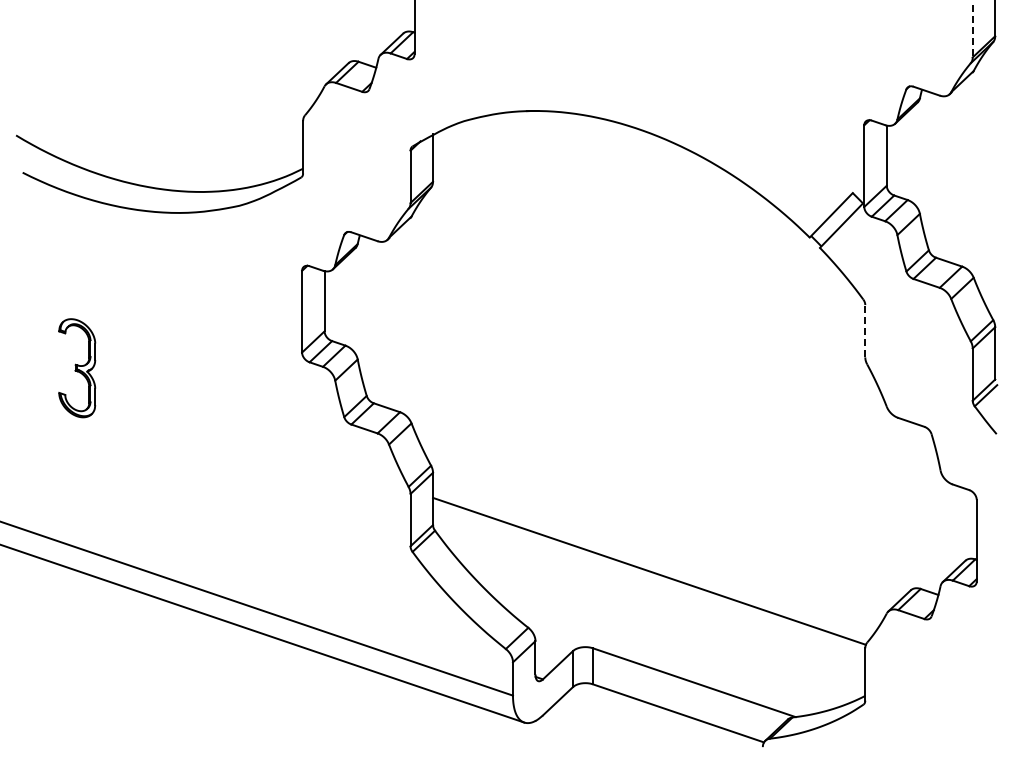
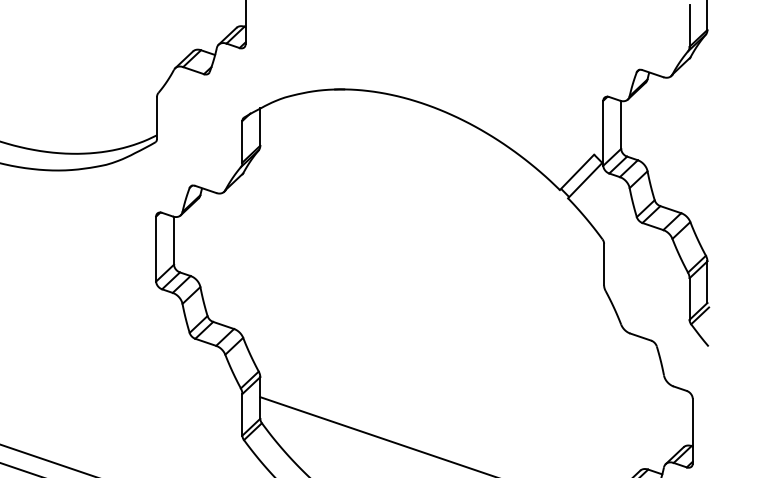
line: (972, 31) -> (689, 26), dashed -> solid
line: (865, 330) -> (604, 264), dashed -> solid

